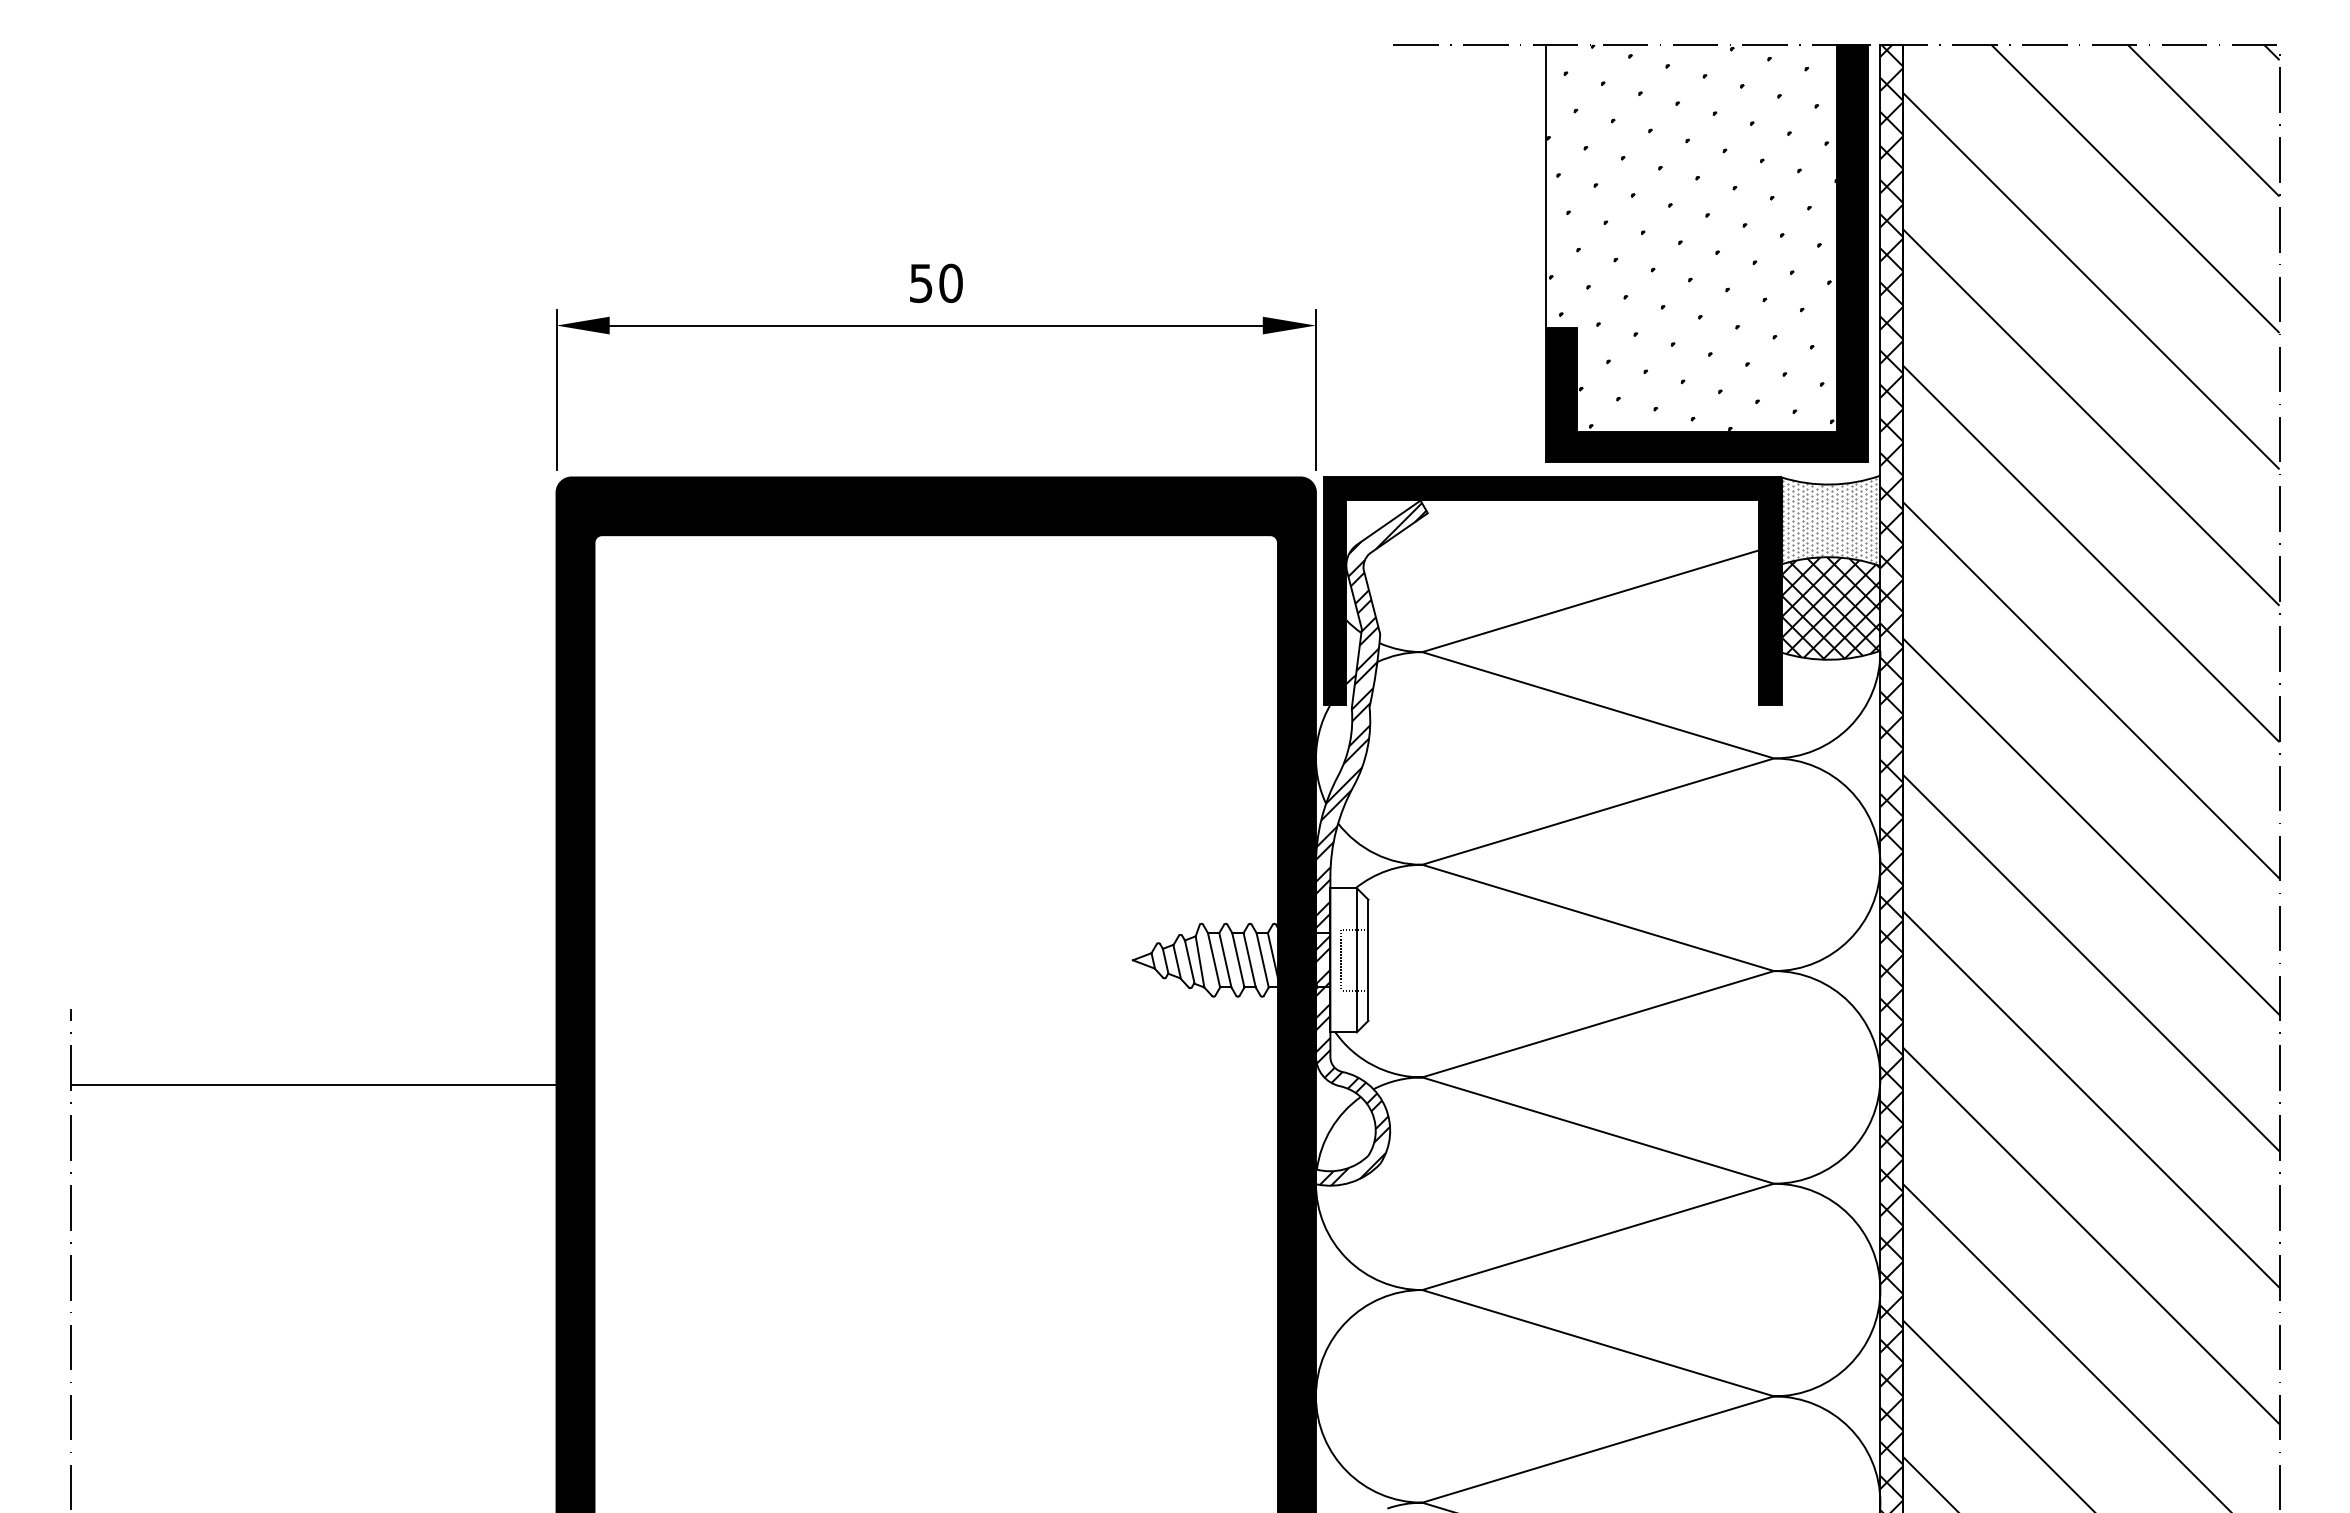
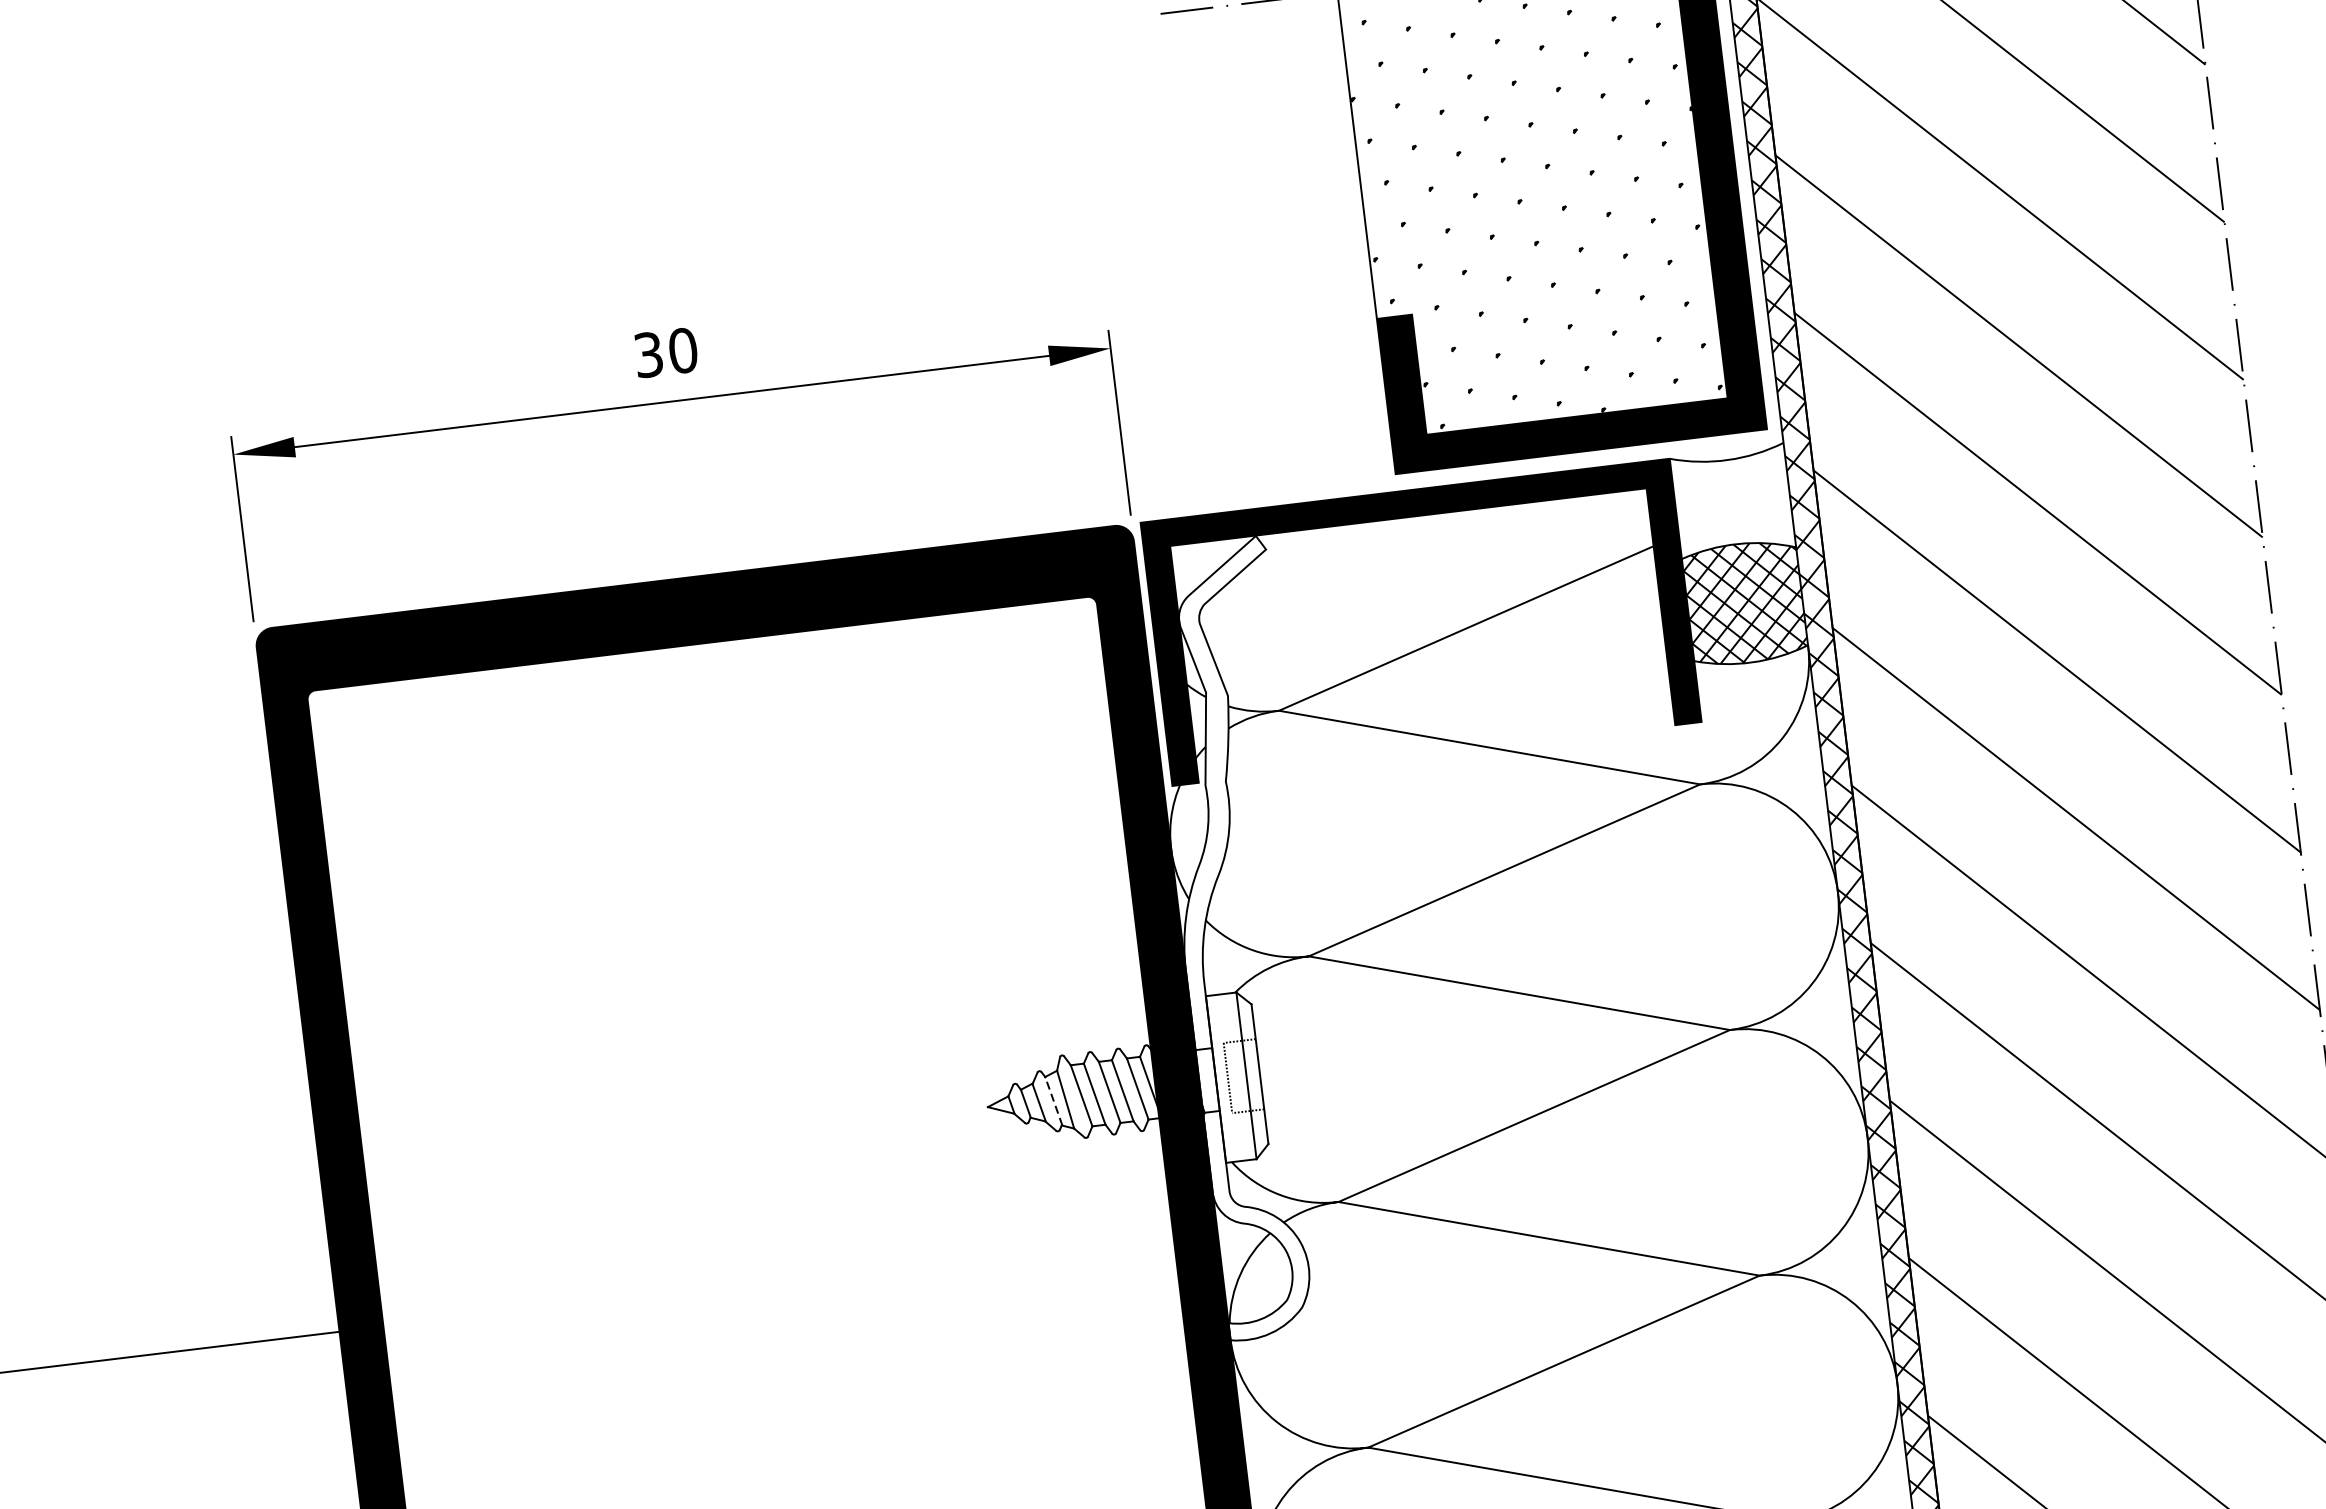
text: (921, 282) -> (648, 353), 50 -> 30
hatch: (1829, 520) -> (1731, 501), removed
hatch: (1370, 844) -> (1246, 940), removed
line: (1189, 961) -> (1053, 1100), solid -> dashed

